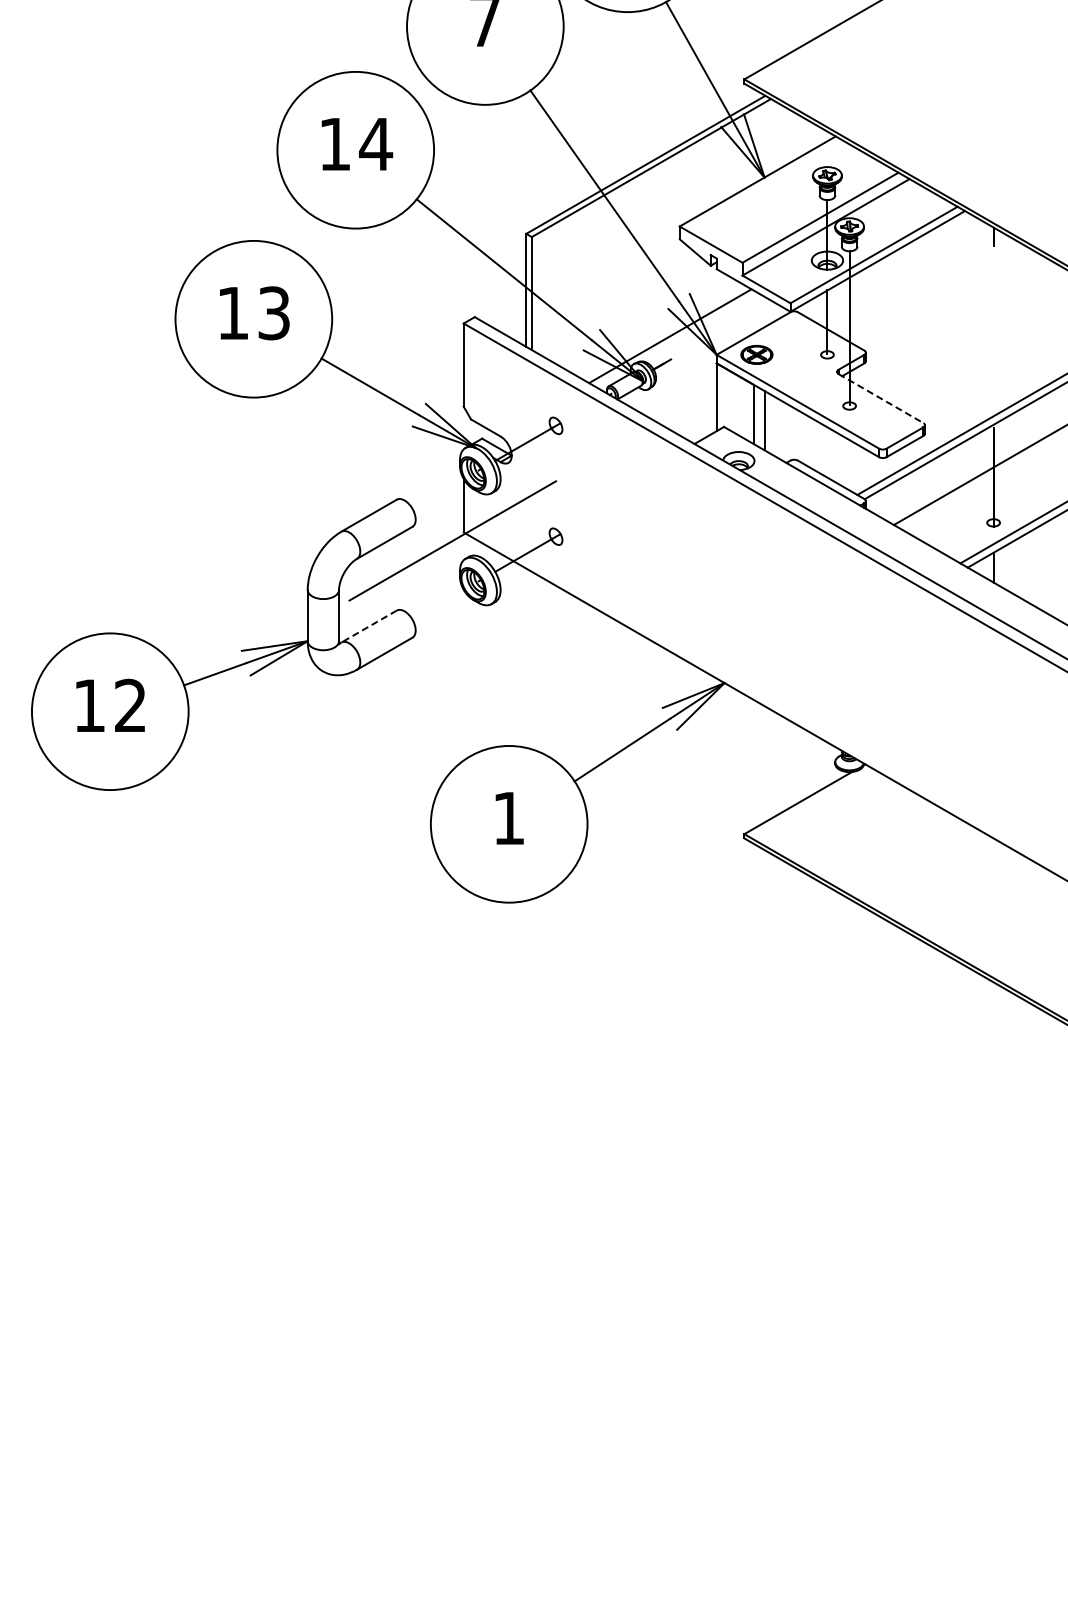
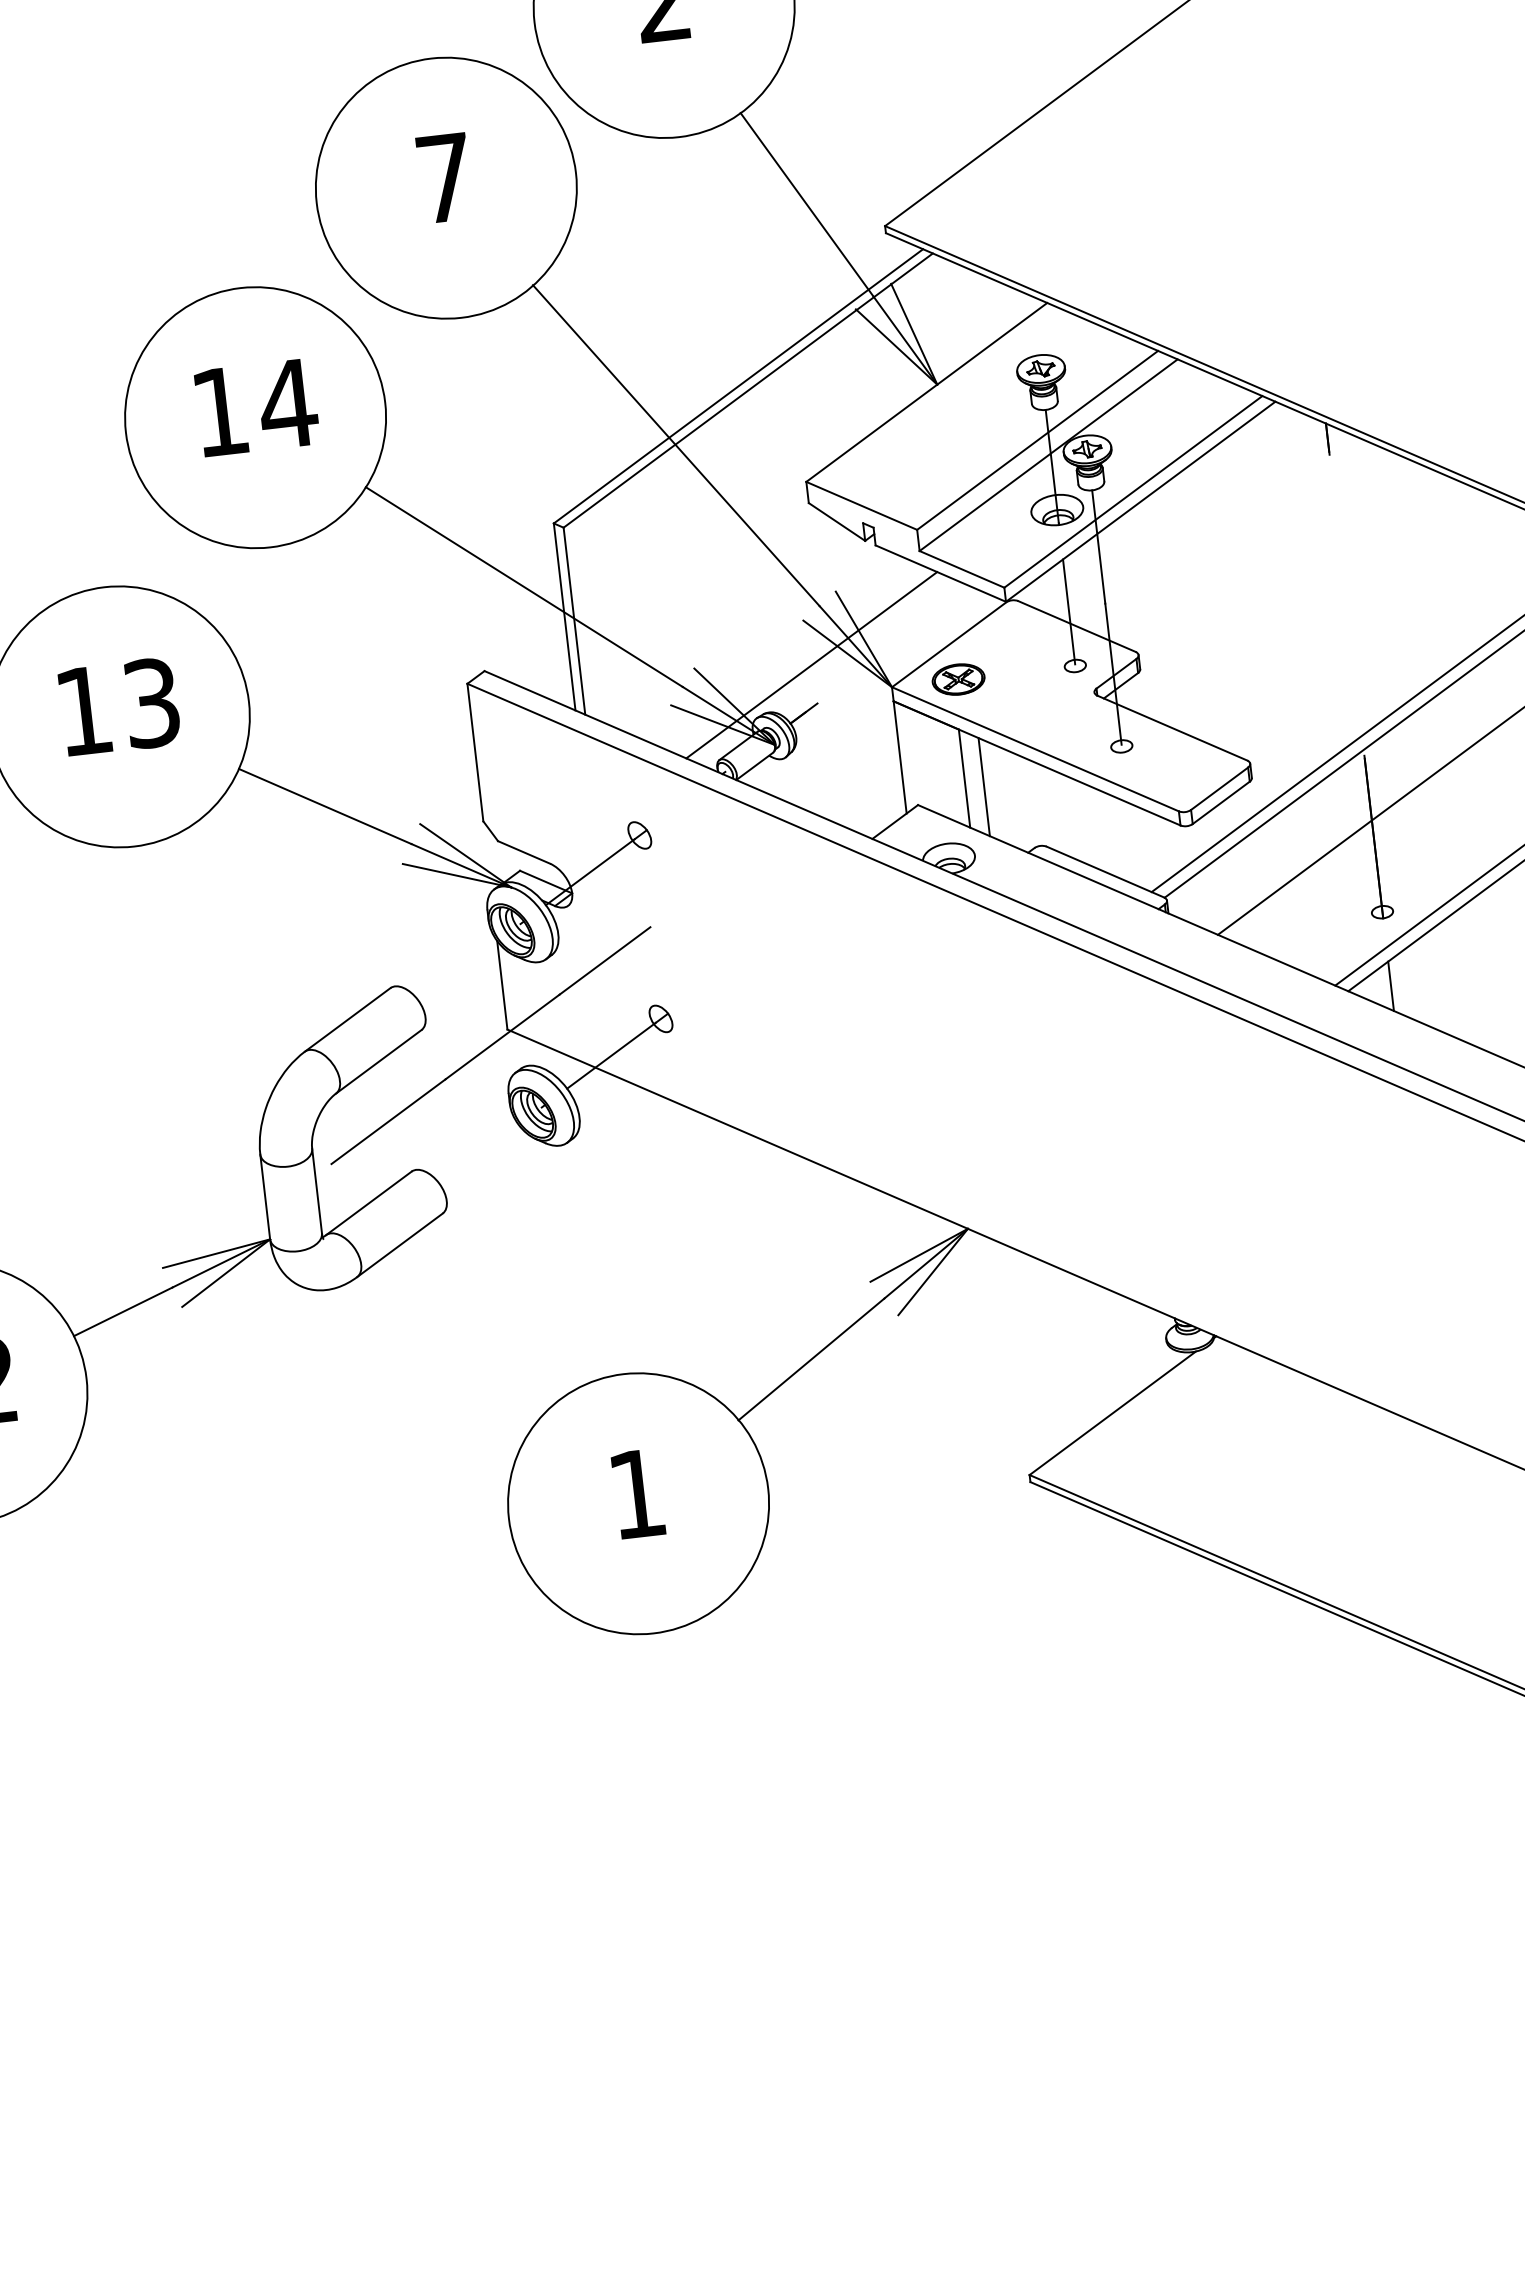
line: (881, 398) -> (1173, 727), dashed -> solid
line: (369, 626) -> (369, 1203), dashed -> solid

